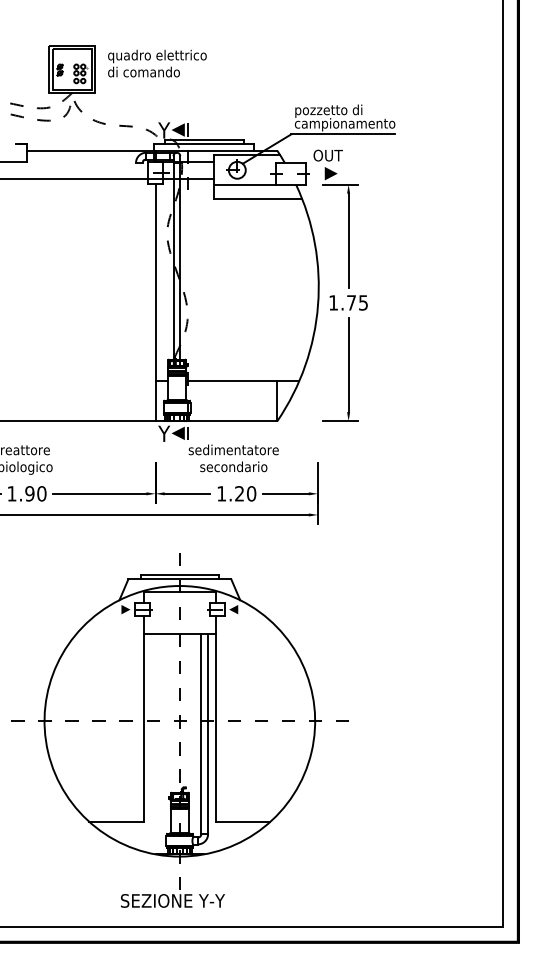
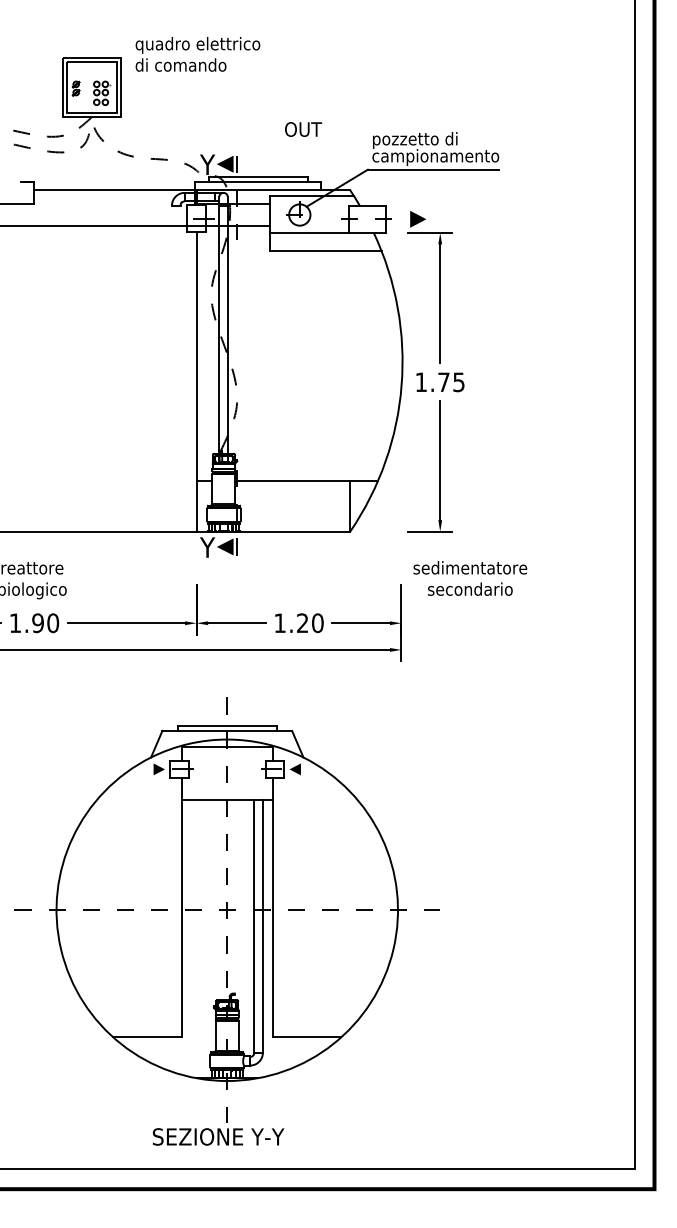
text: (157, 63) -> (197, 54), moved
text: (328, 155) -> (303, 129), moved
text: (233, 458) -> (470, 578), moved

